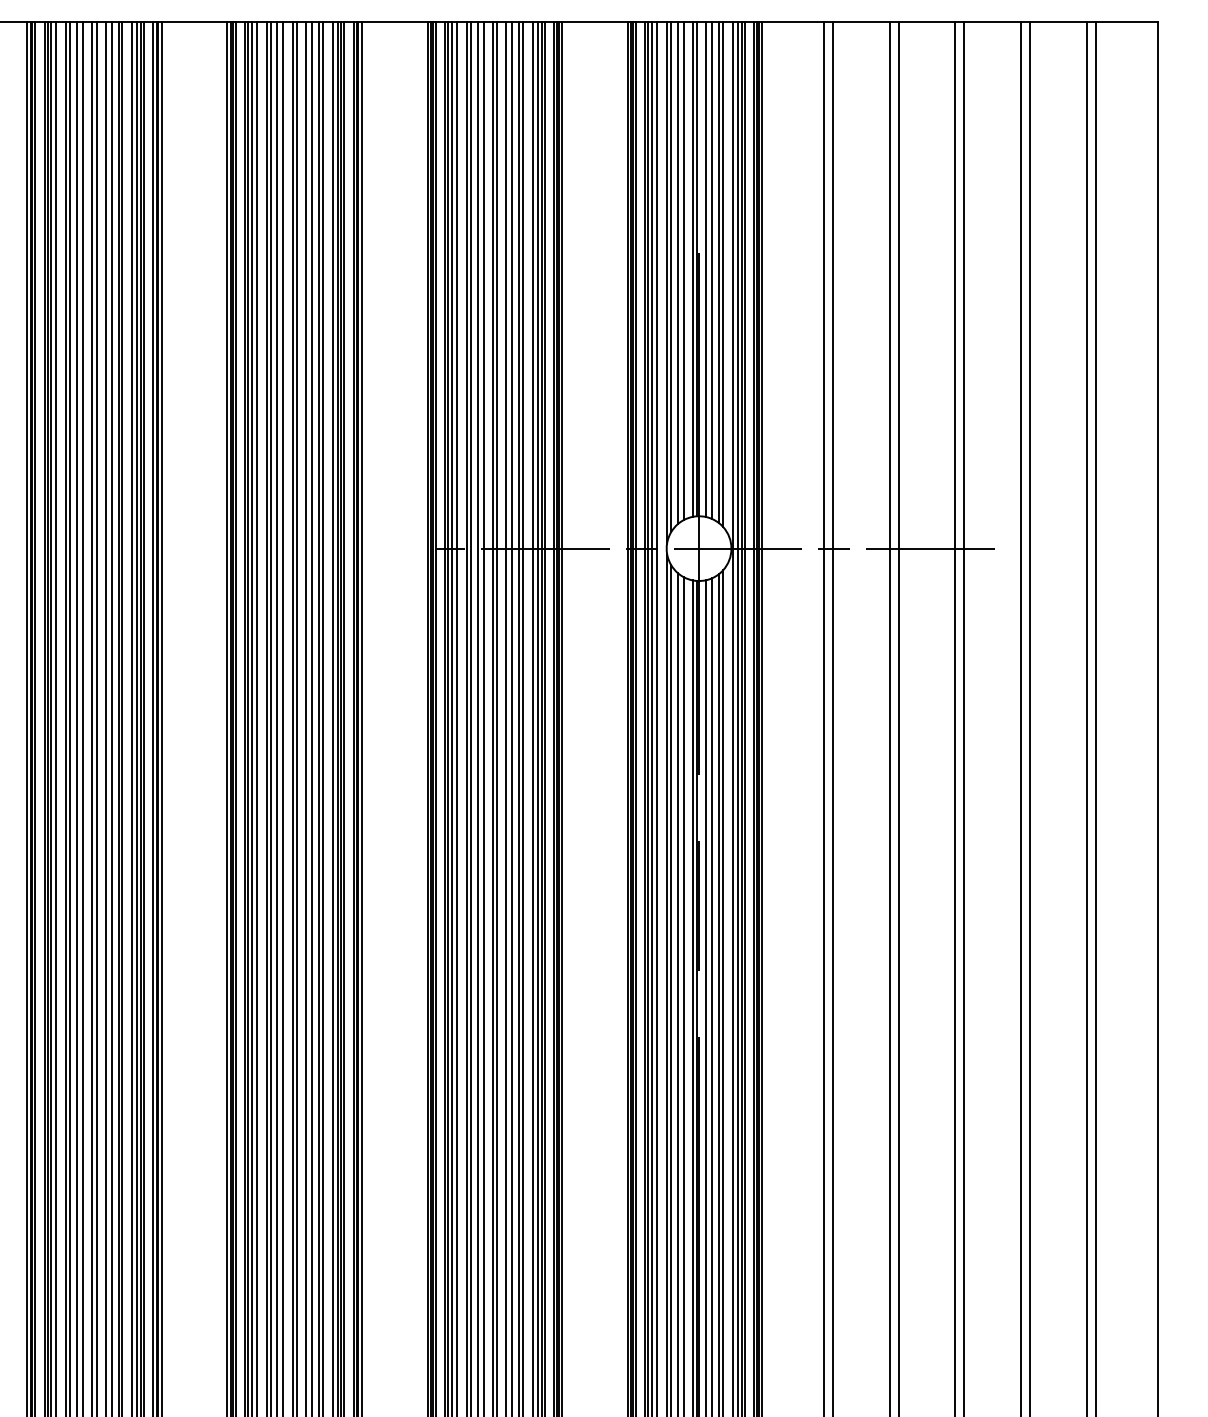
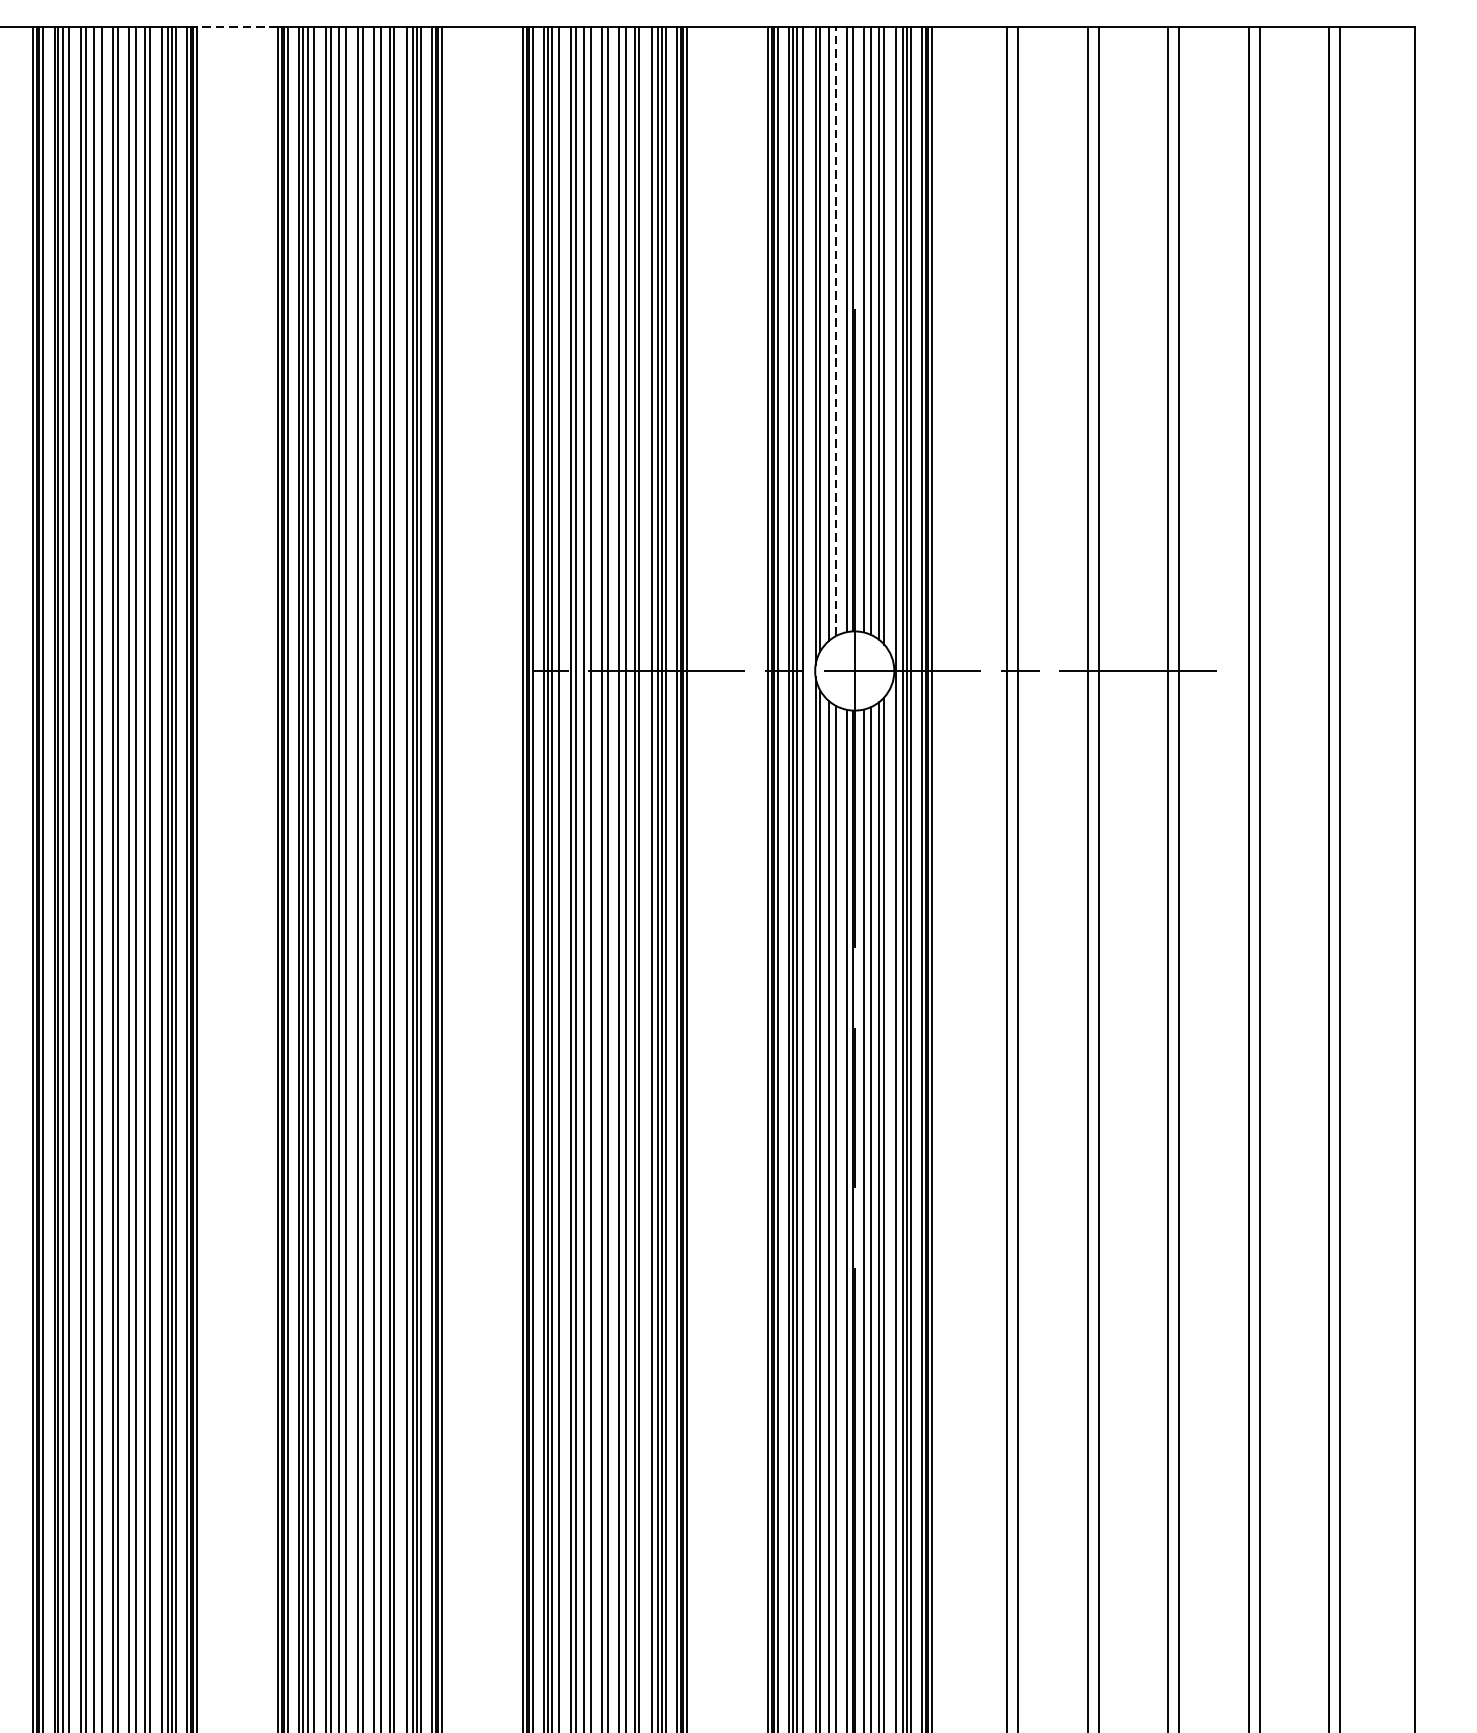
line: (194, 21) -> (237, 26), solid -> dashed
line: (683, 270) -> (835, 330), solid -> dashed

